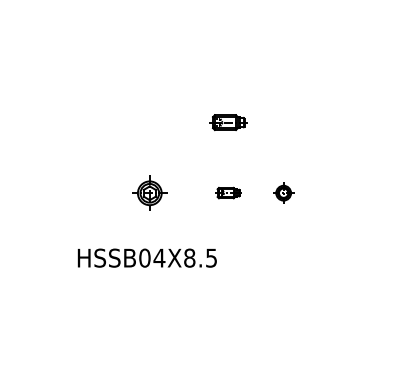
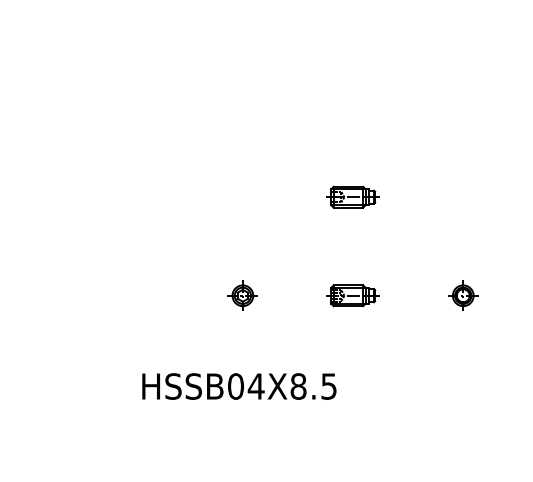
part: (149, 192) -> (242, 294), size x0.62
part: (228, 192) -> (352, 294), size x1.43
part: (283, 192) -> (463, 294), moved

